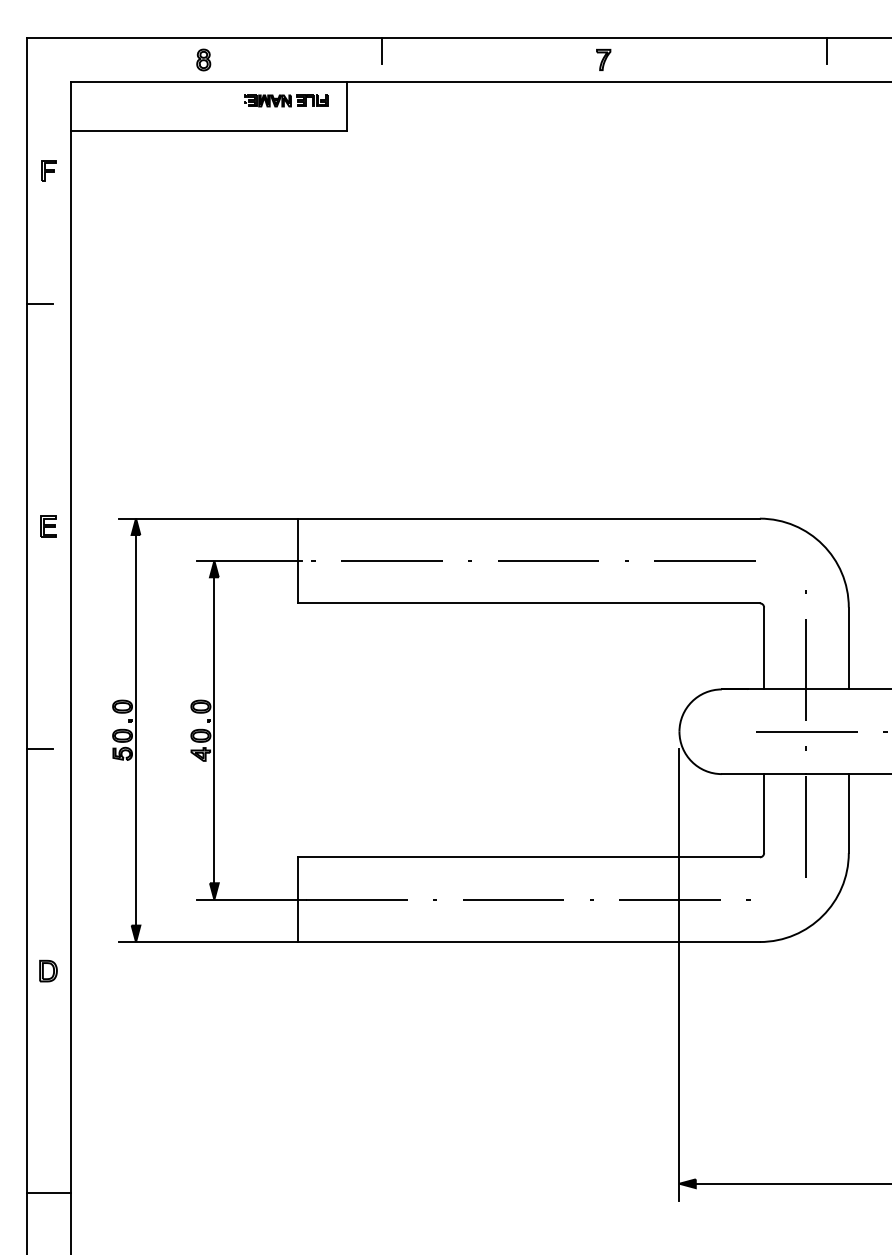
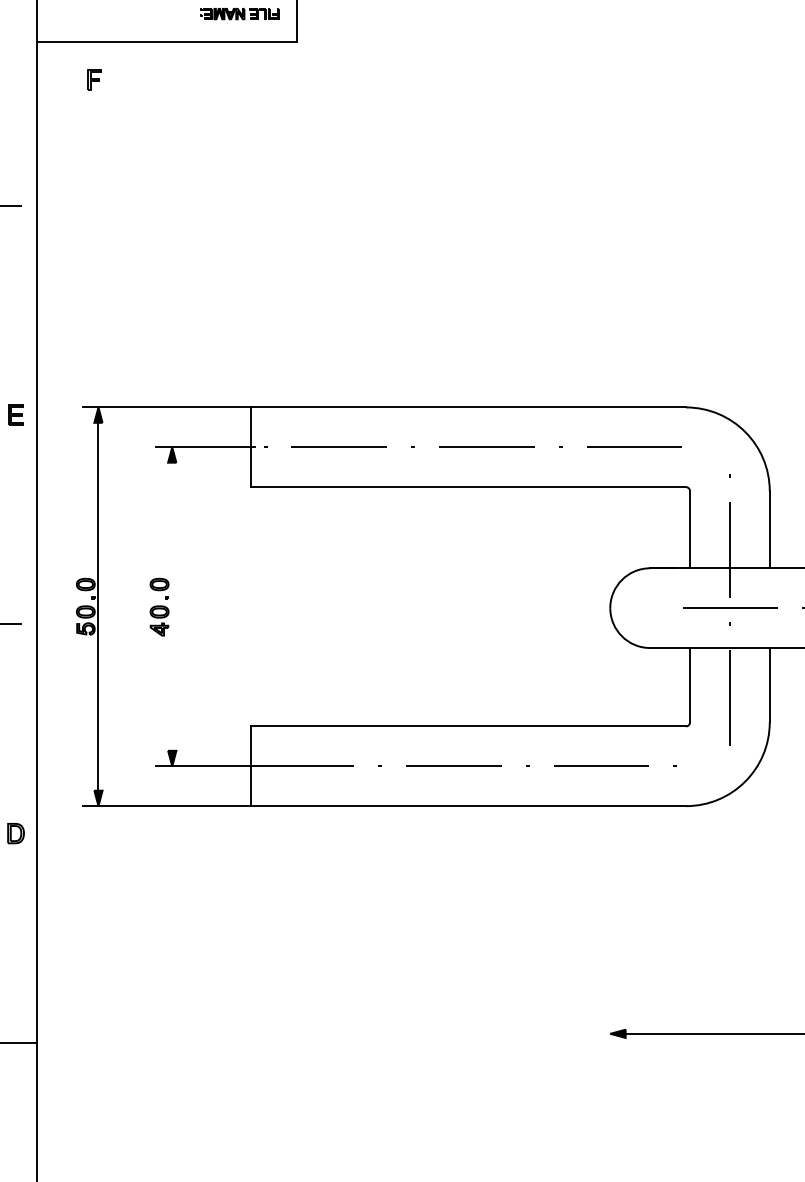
part: (48, 170) -> (94, 79), moved
line: (214, 730) -> (172, 606), removed
line: (679, 974) -> (610, 836), removed

